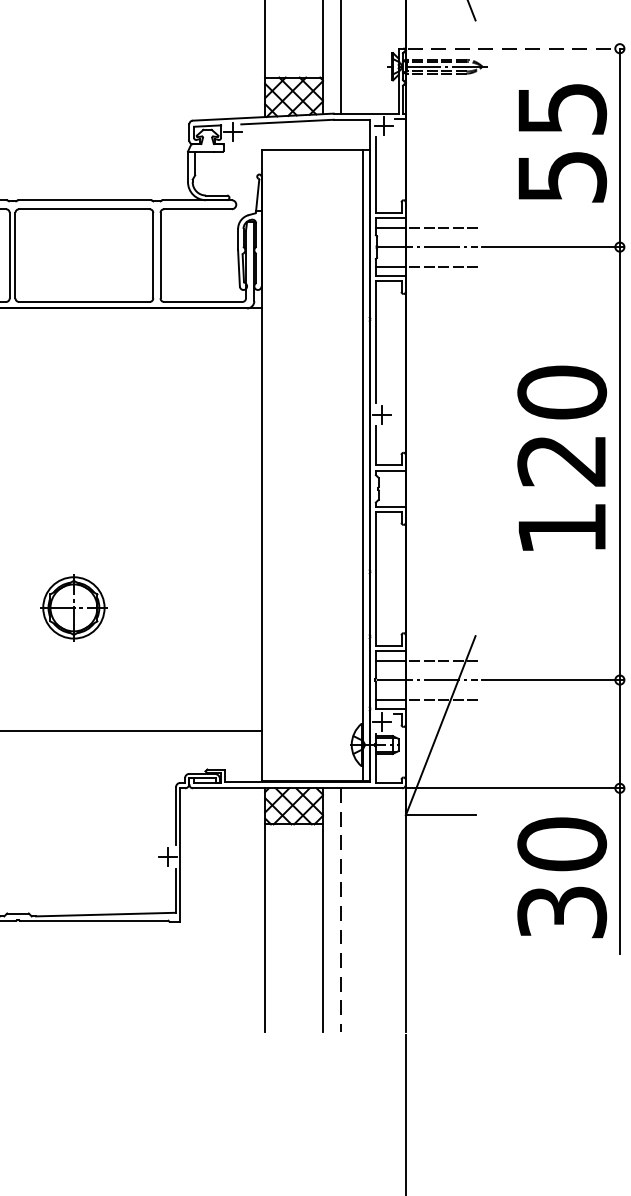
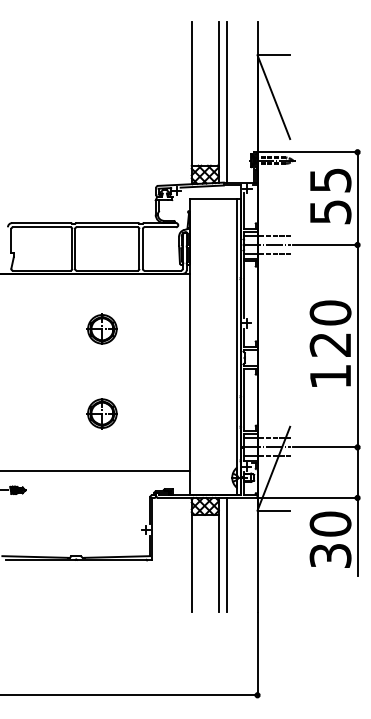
line: (517, 49) -> (309, 152), dashed -> solid
part: (72, 425) -> (101, 328), added
line: (341, 909) -> (227, 554), dashed -> solid

